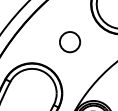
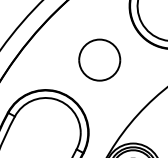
part: (69, 41) -> (98, 59), size x1.43

